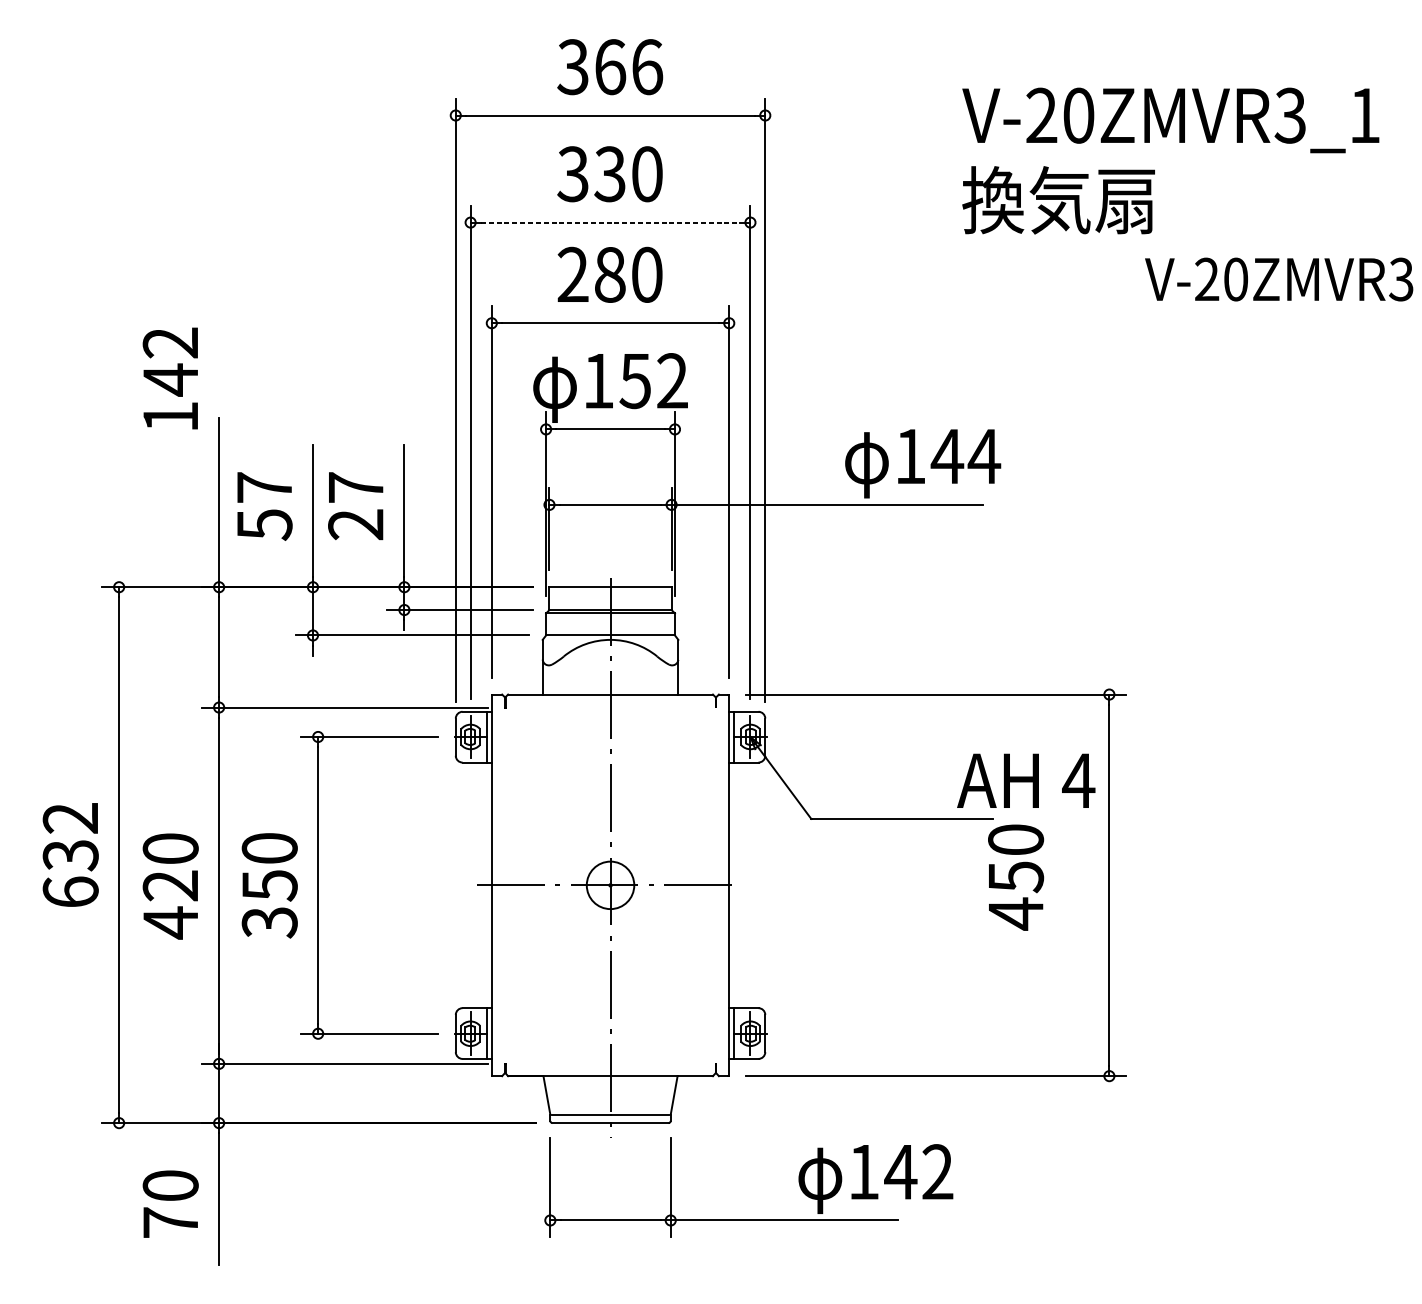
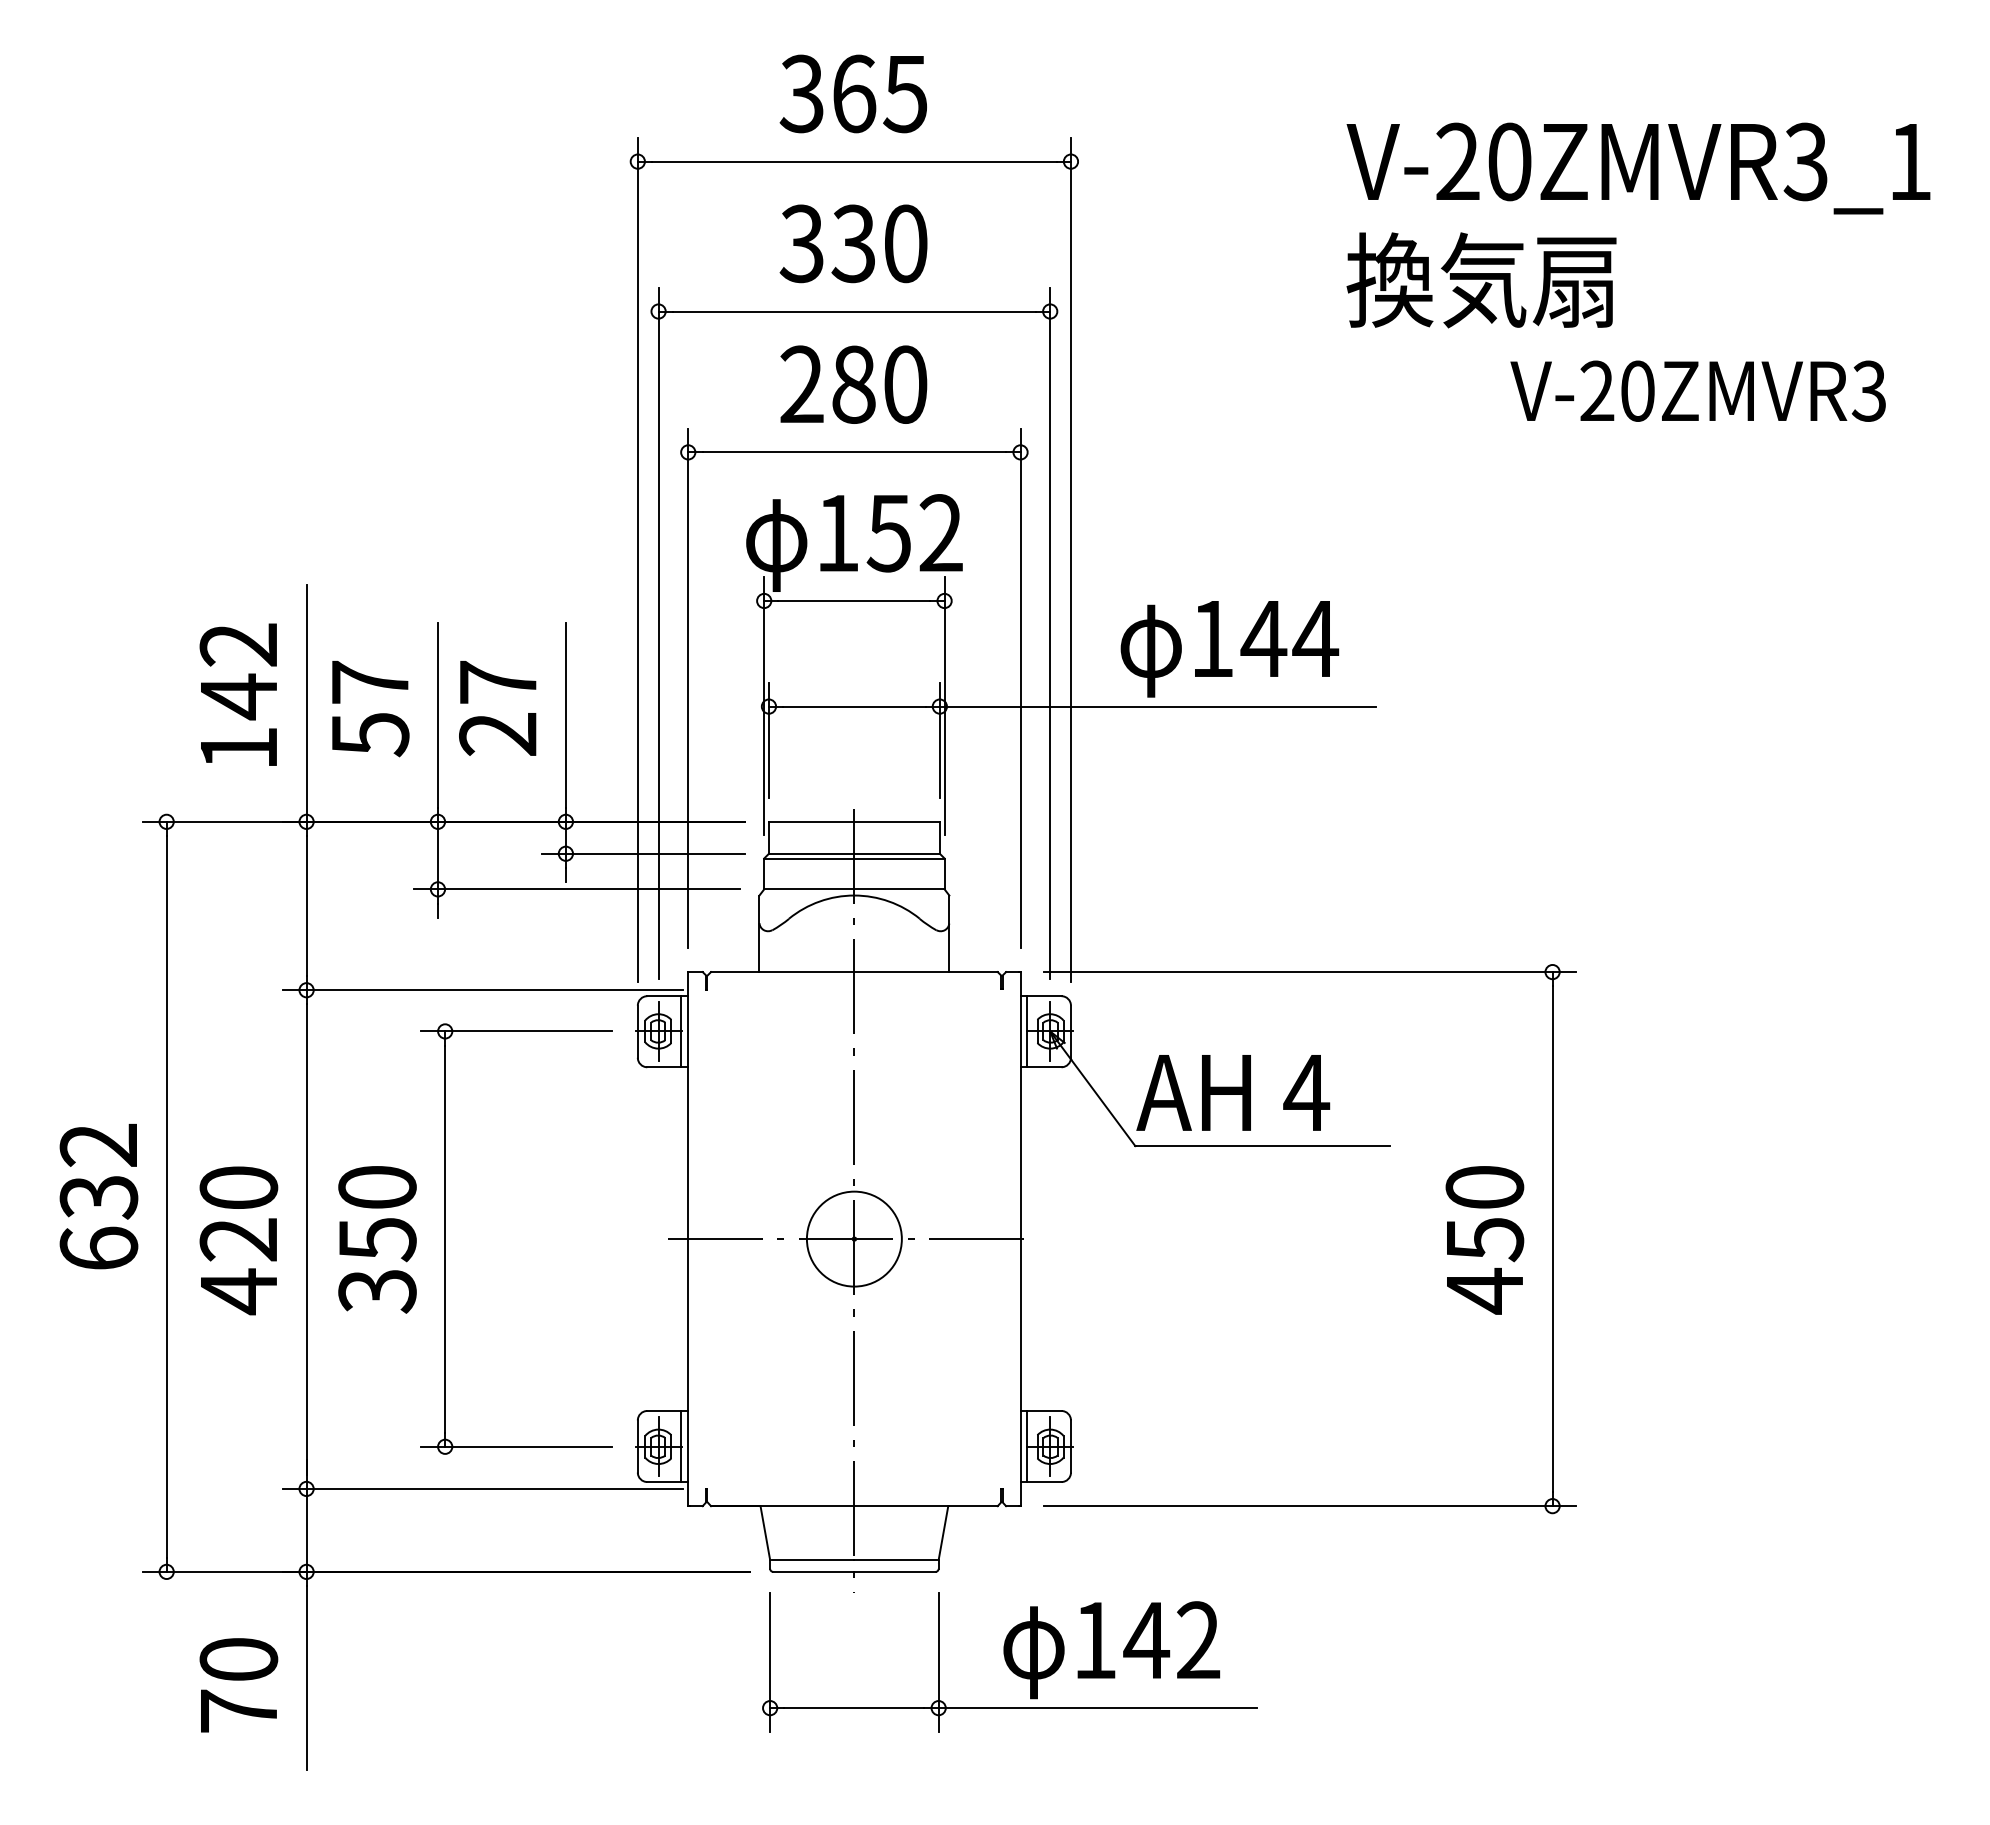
text: (647, 66) -> (905, 93), 366 -> 365
line: (610, 222) -> (854, 311), dashed -> solid
text: (1278, 279) -> (1697, 390), moved
text: (169, 378) -> (237, 694), moved
text: (922, 464) -> (1229, 649), moved
text: (1026, 780) -> (1233, 1092), moved
text: (1015, 877) -> (1484, 1240), moved
circle: (609, 884) -> (853, 1238), size x1.43
text: (875, 1179) -> (1111, 1650), moved

